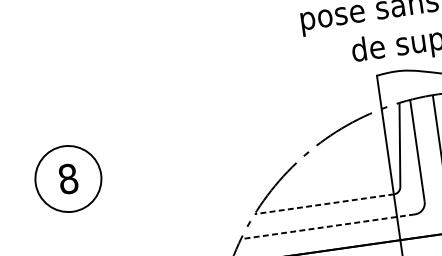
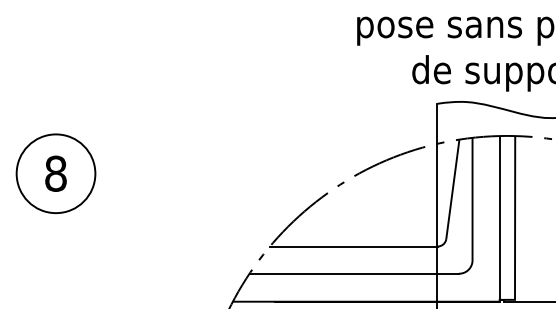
line: (324, 204) -> (353, 246), dashed -> solid
line: (328, 226) -> (354, 273), dashed -> solid

